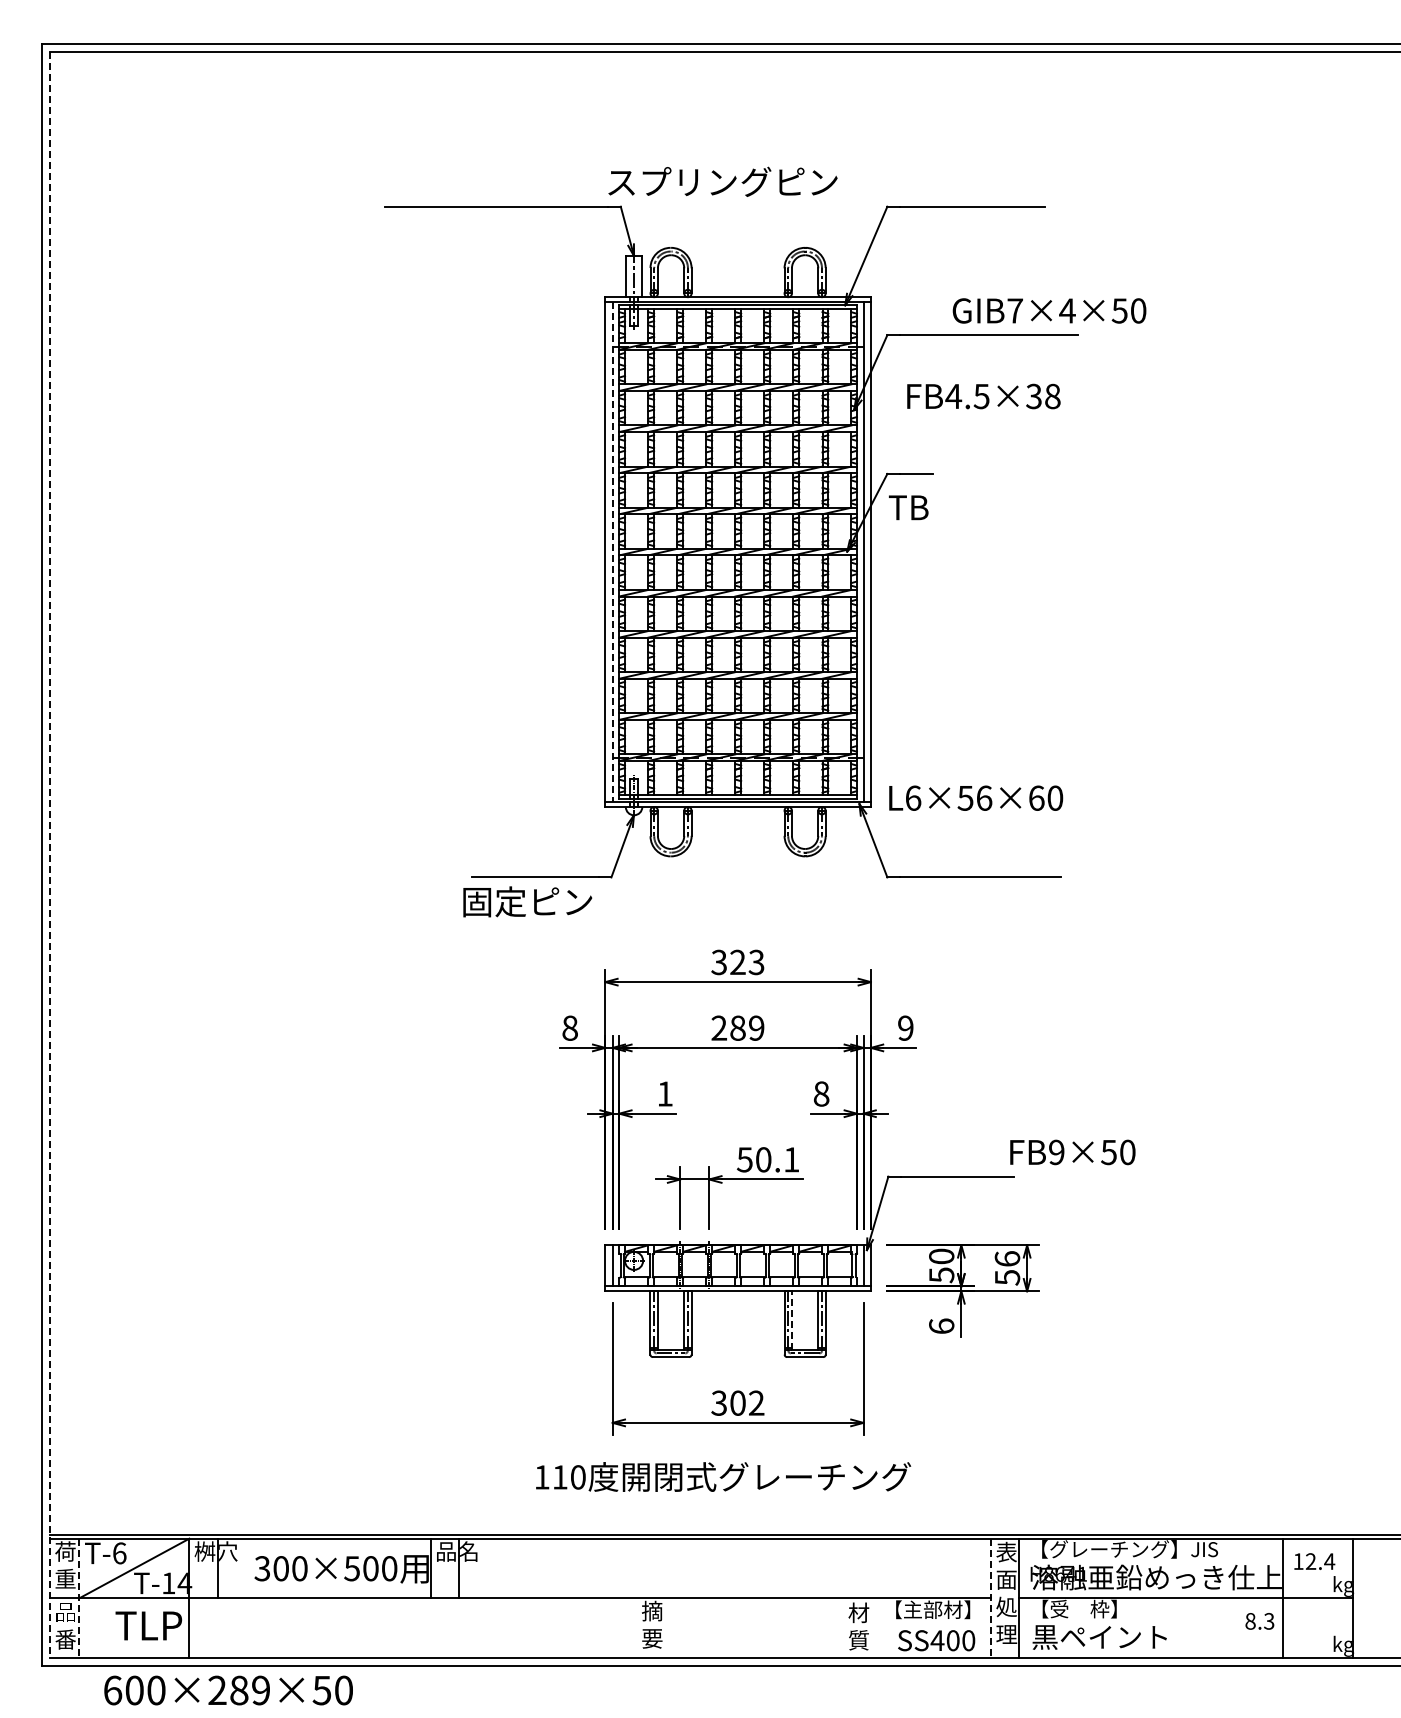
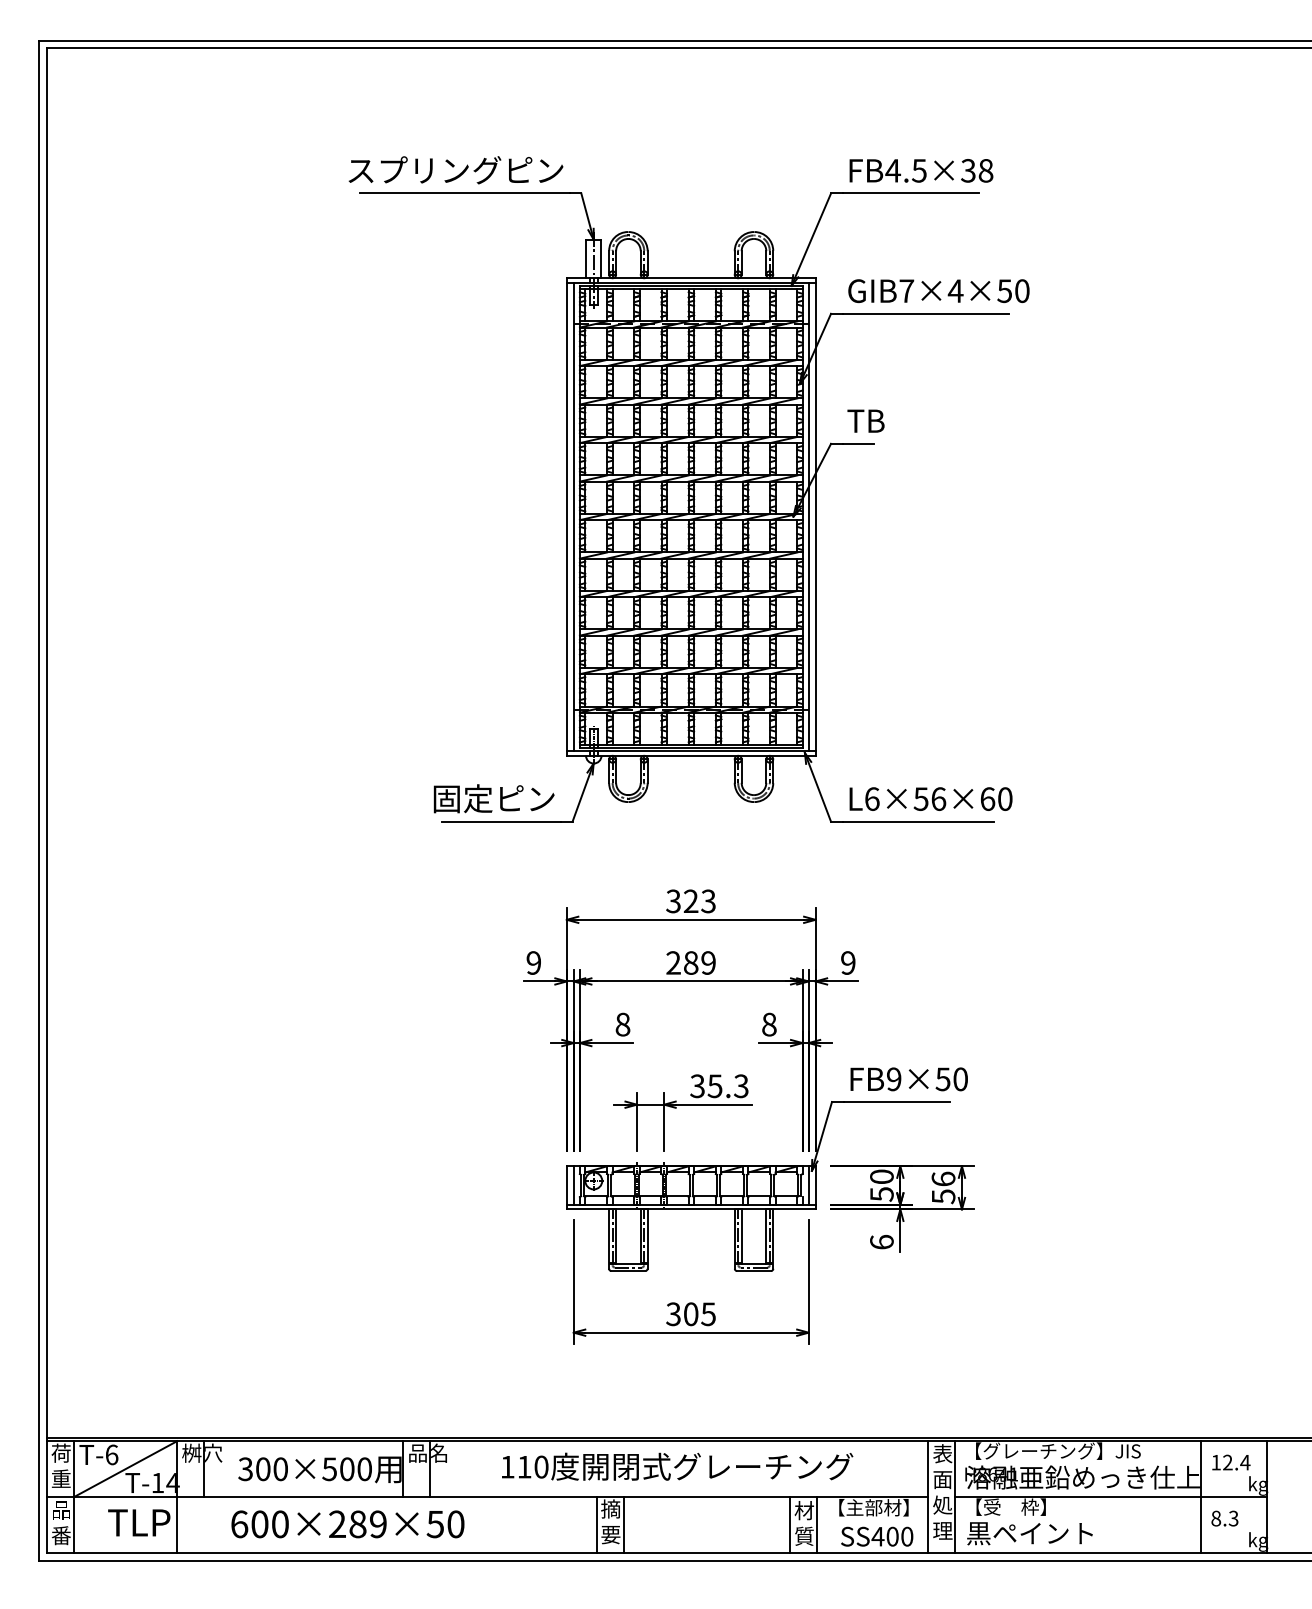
text: (722, 181) -> (455, 169), moved
text: (1049, 310) -> (938, 290), moved
text: (983, 396) -> (921, 170), moved
text: (908, 507) -> (865, 420), moved
line: (612, 552) -> (573, 517), dashed -> solid
text: (976, 797) -> (931, 798), moved
line: (50, 855) -> (47, 801), dashed -> solid
text: (527, 901) -> (493, 798), moved
text: (569, 1027) -> (533, 962), 8 -> 9
text: (665, 1093) -> (623, 1024), 1 -> 8
text: (1072, 1152) -> (908, 1079), moved
text: (768, 1159) -> (719, 1085), 50.1 -> 35.3
line: (792, 1320) -> (742, 1236), dashed -> solid
text: (756, 1402) -> (708, 1313), 302 -> 305
text: (723, 1476) -> (677, 1466), moved
line: (79, 1598) -> (74, 1497), dashed -> solid
line: (990, 1598) -> (927, 1497), dashed -> solid
text: (1259, 1621) -> (1224, 1518), moved
line: (637, 1628) -> (596, 1525), added
line: (666, 1628) -> (624, 1525), added
line: (843, 1628) -> (789, 1525), added
line: (872, 1628) -> (817, 1525), added
text: (228, 1690) -> (347, 1524), moved

